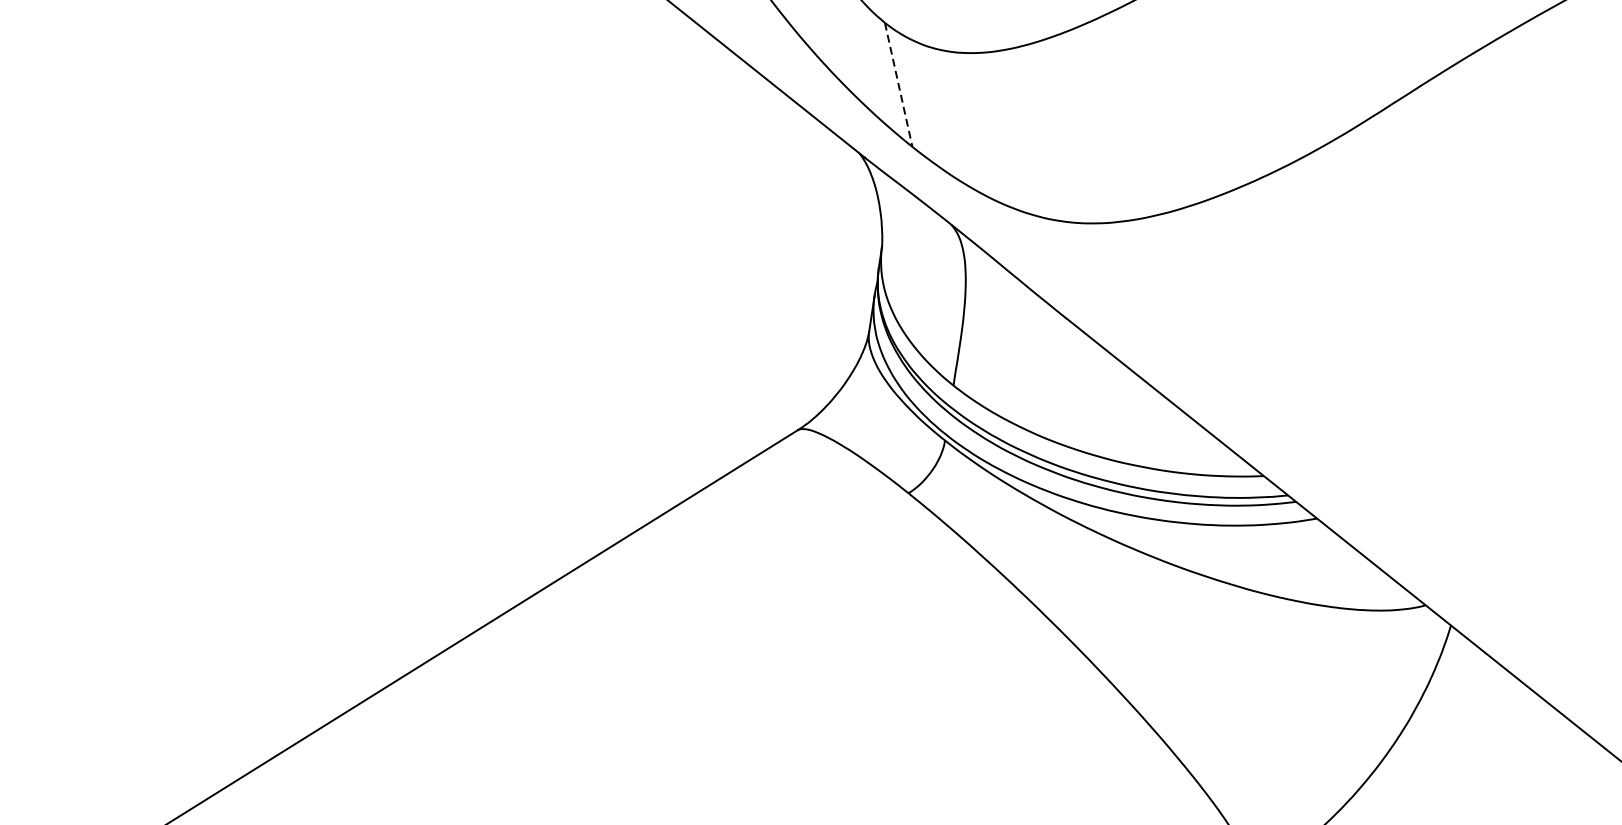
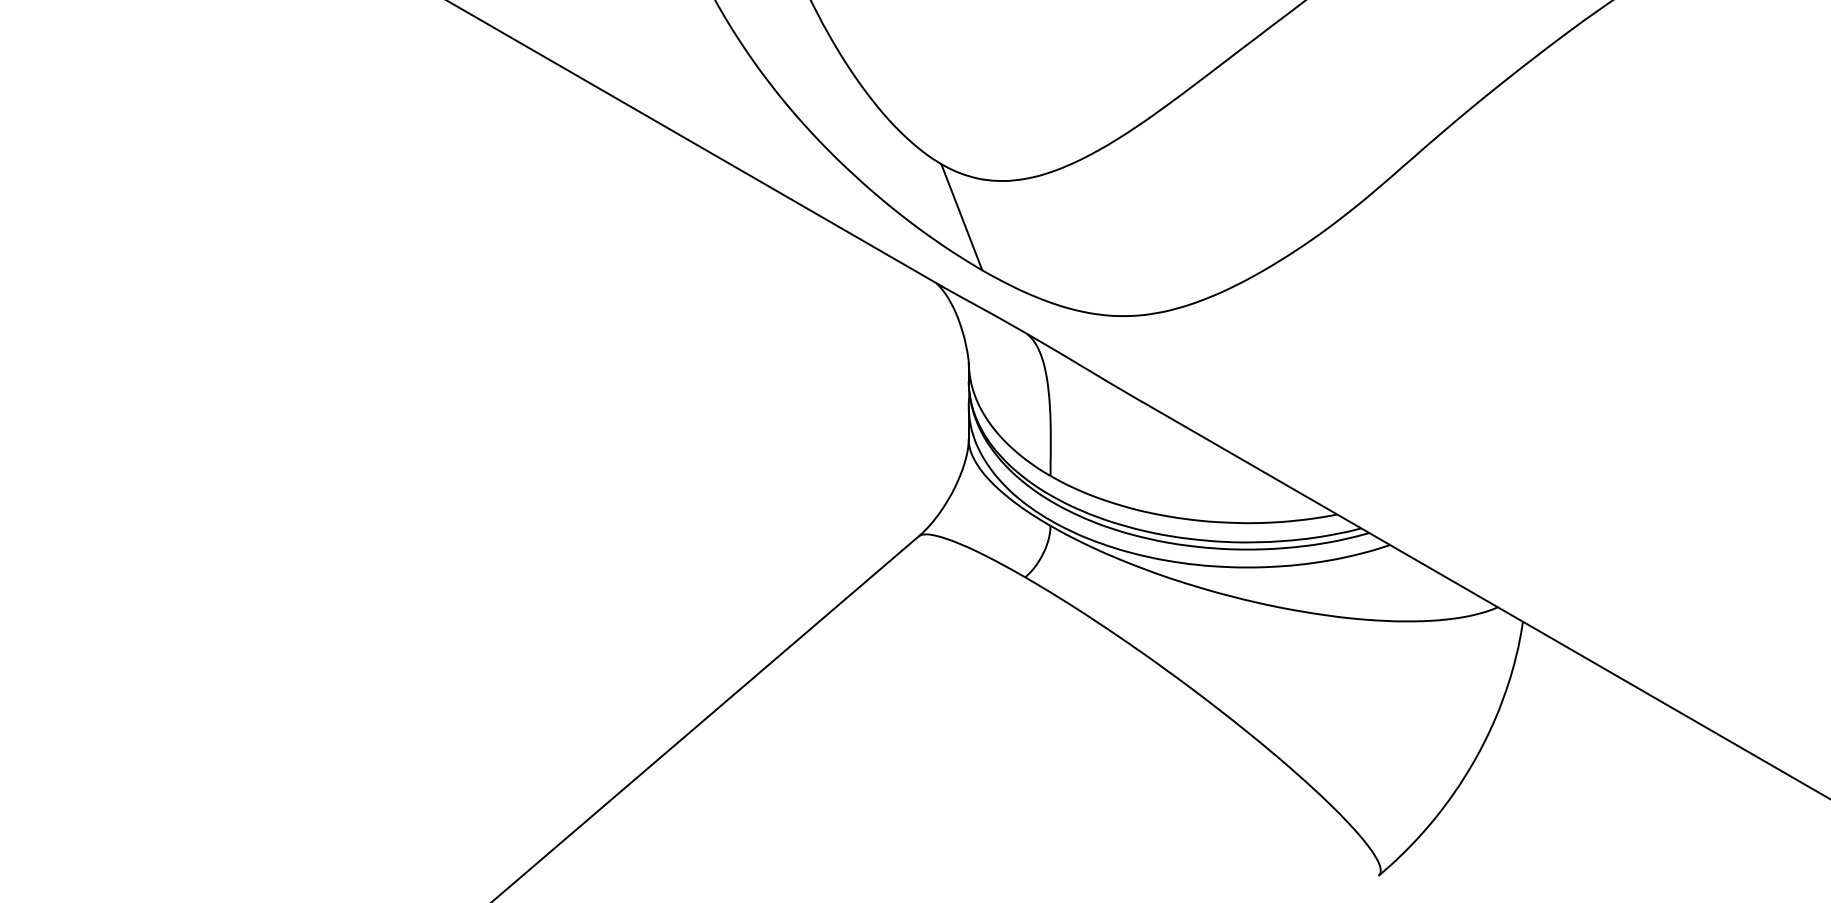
line: (898, 85) -> (961, 217), dashed -> solid

